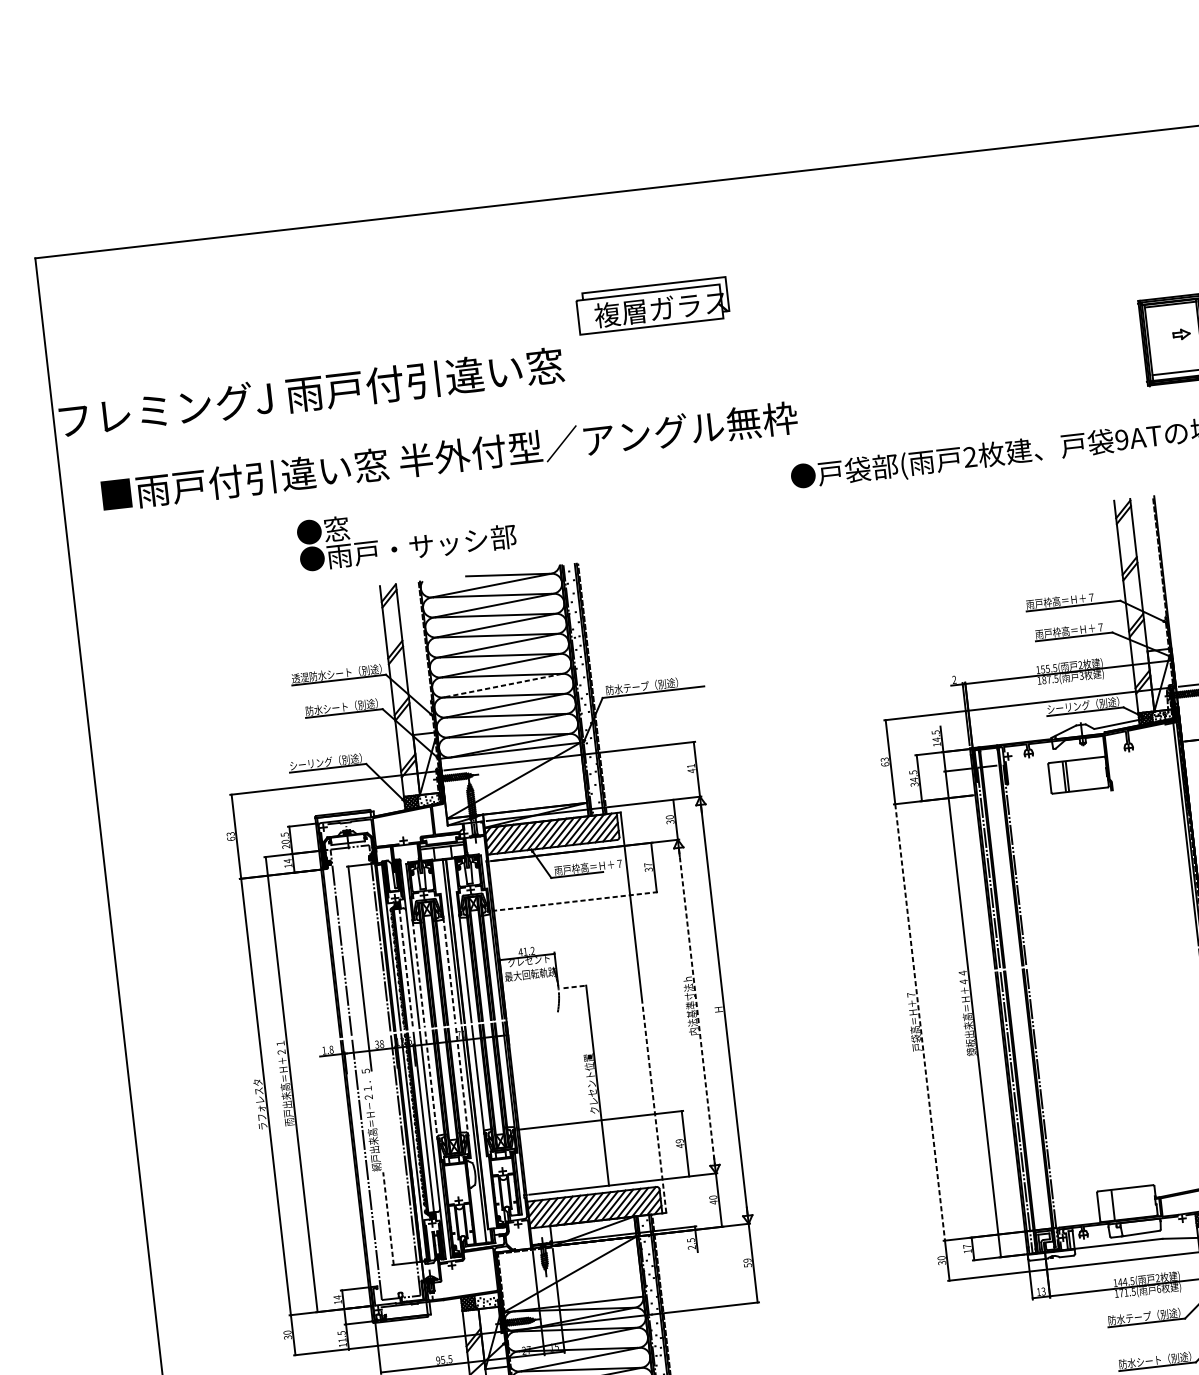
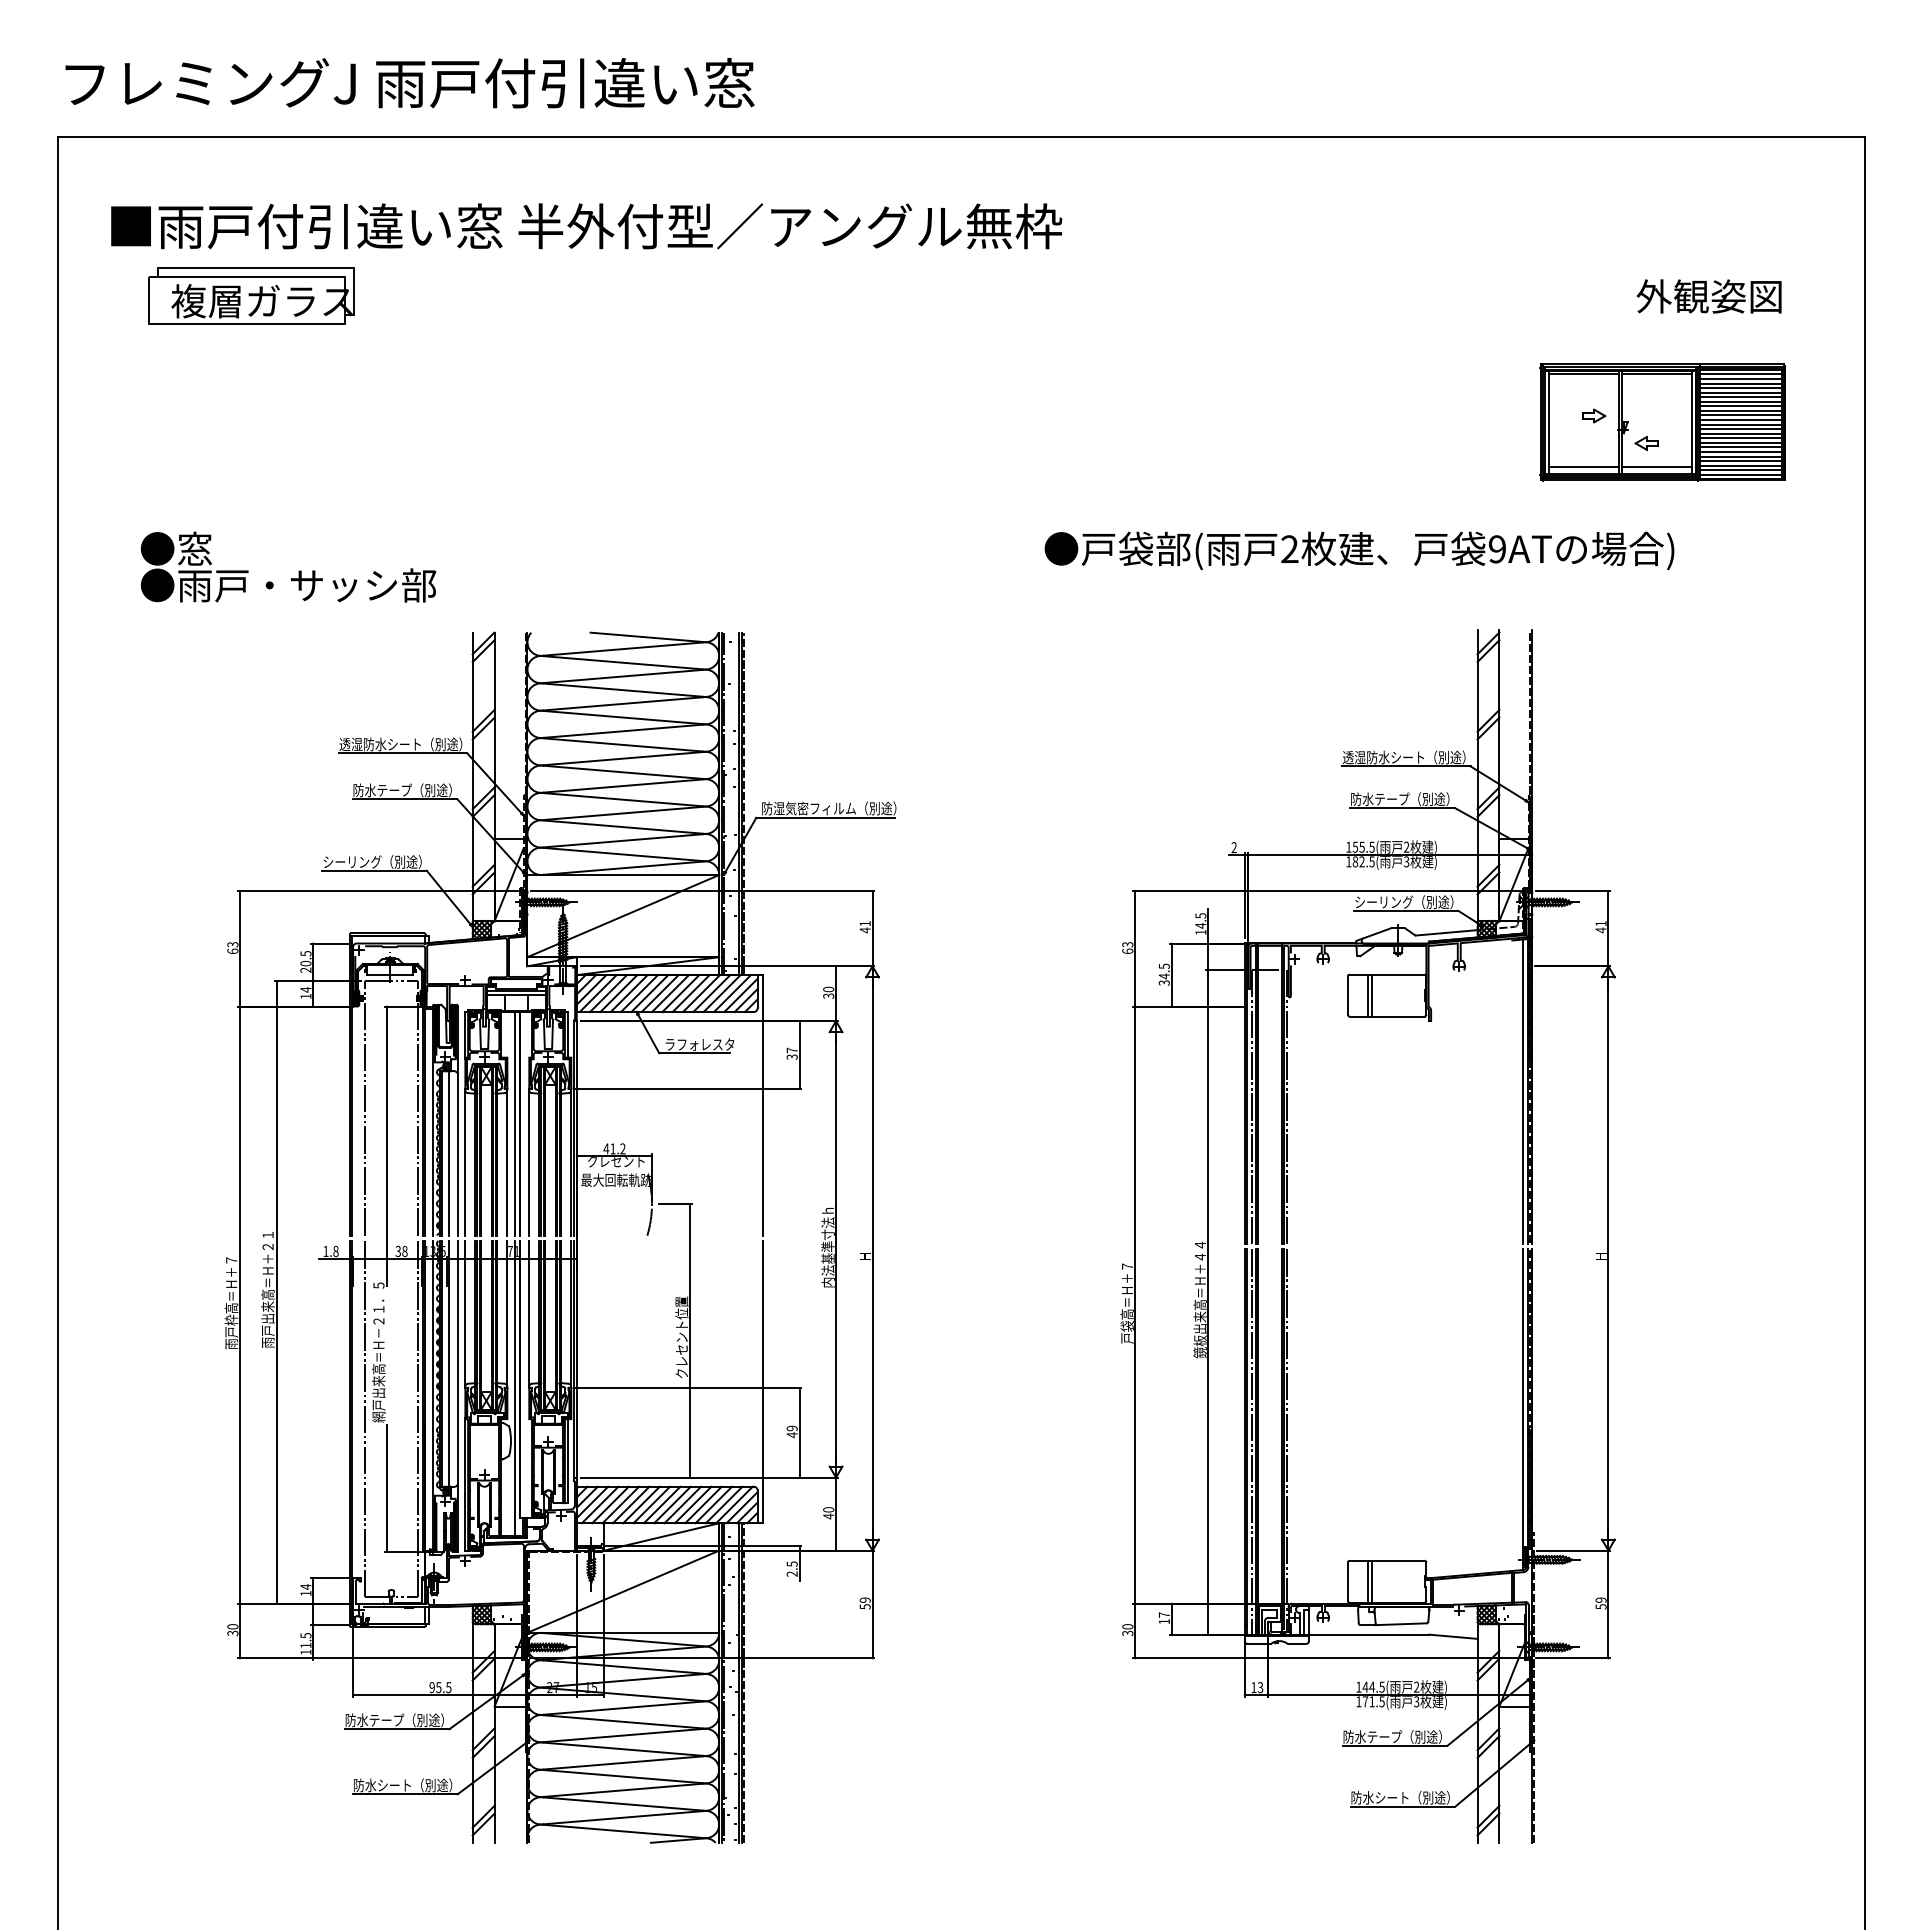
part: (652, 305) -> (251, 295), moved
text: (311, 393) -> (409, 83), moved
text: (449, 456) -> (586, 226), moved
text: (406, 534) -> (288, 566), moved
text: (1071, 599) -> (1404, 757), 雨戸枠高＝Ｈ＋７ -> 透湿防水シート（別途）
text: (1071, 630) -> (1399, 799), 雨戸枠高＝Ｈ＋７ -> 防水テープ（別途）
text: (1048, 679) -> (1361, 861), 187.5( -> 182.5(
text: (659, 684) -> (834, 808), 防水テープ（別途） -> 防湿気密フィルム（別途）
line: (503, 686) -> (623, 786), dashed -> solid
text: (335, 707) -> (394, 789), 防水シート（別途） -> 防水テープ（別途）
text: (588, 867) -> (710, 1044), 雨戸枠高＝Ｈ＋７ -> ラフォレスタ
line: (574, 901) -> (687, 1088), dashed -> solid
line: (406, 969) -> (449, 1154), dashed -> solid
line: (449, 971) -> (507, 1163), dashed -> solid
line: (418, 974) -> (465, 1163), dashed -> solid
line: (575, 987) -> (675, 1204), dashed -> solid
line: (697, 1006) -> (836, 1249), dashed -> solid
line: (920, 1022) -> (1135, 1305), dashed -> solid
line: (462, 1080) -> (507, 1313), dashed -> solid
line: (431, 1084) -> (465, 1313), dashed -> solid
text: (259, 1096) -> (231, 1303), ラフォレスタ -> 雨戸枠高＝Ｈ＋７
line: (654, 1109) -> (763, 1382), dashed -> solid
line: (1115, 1204) -> (1371, 1581), added
line: (388, 1218) -> (386, 1487), dashed -> solid
text: (1158, 1288) -> (1416, 1701), 6 -> 3

